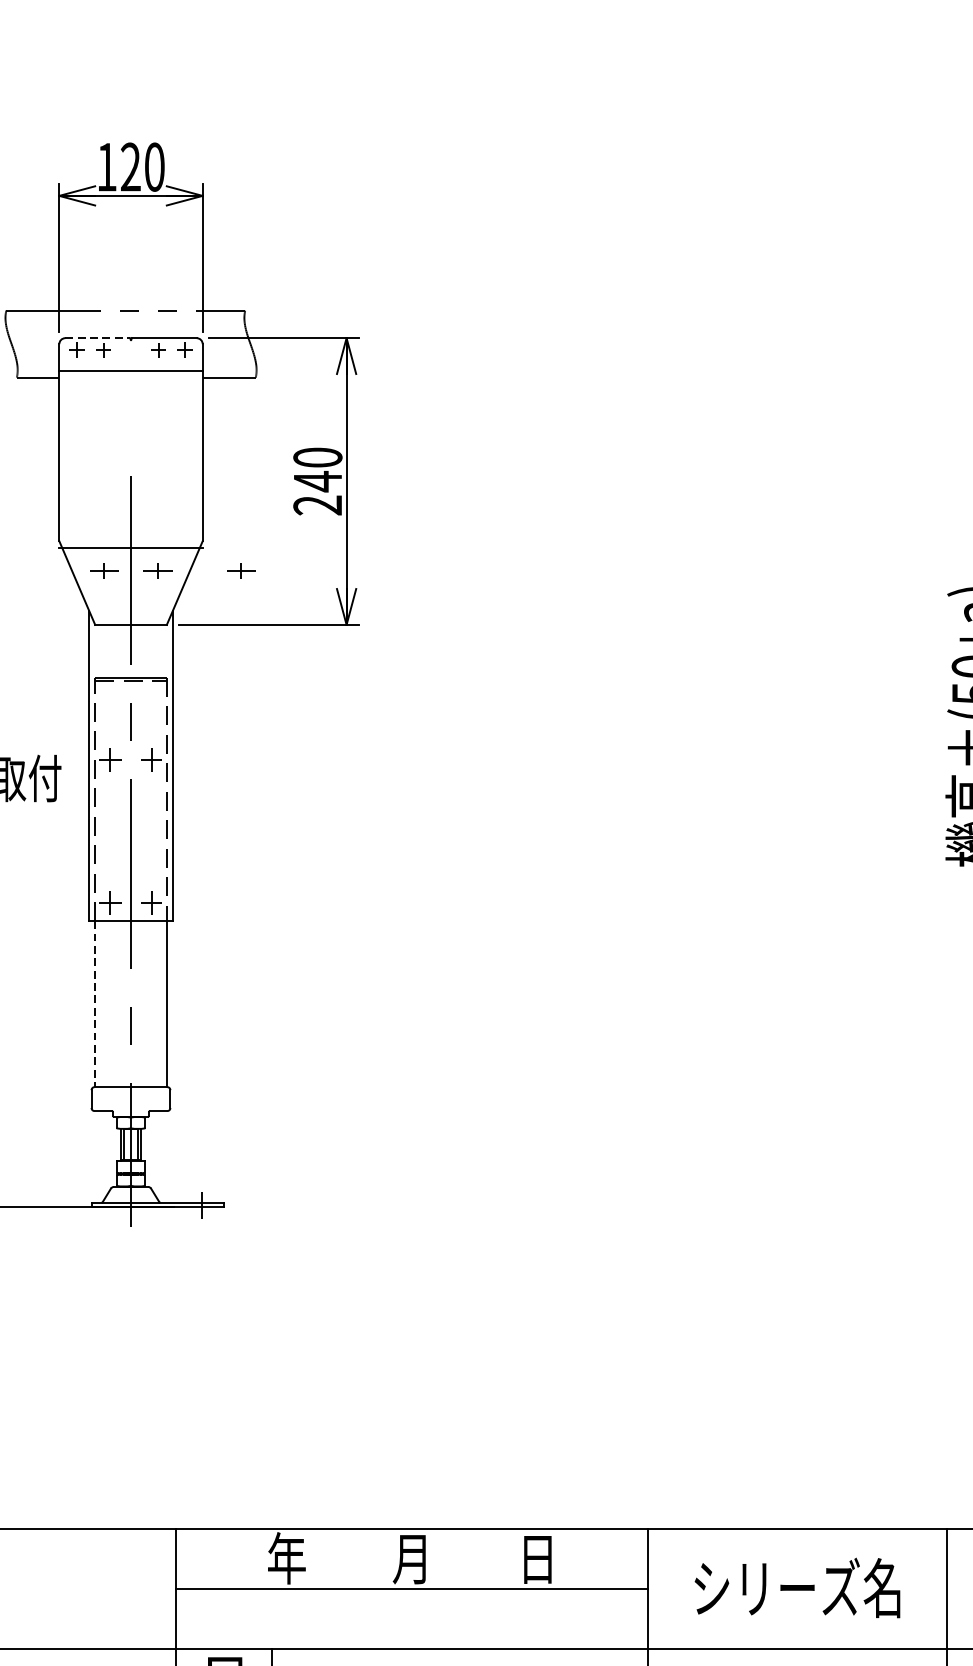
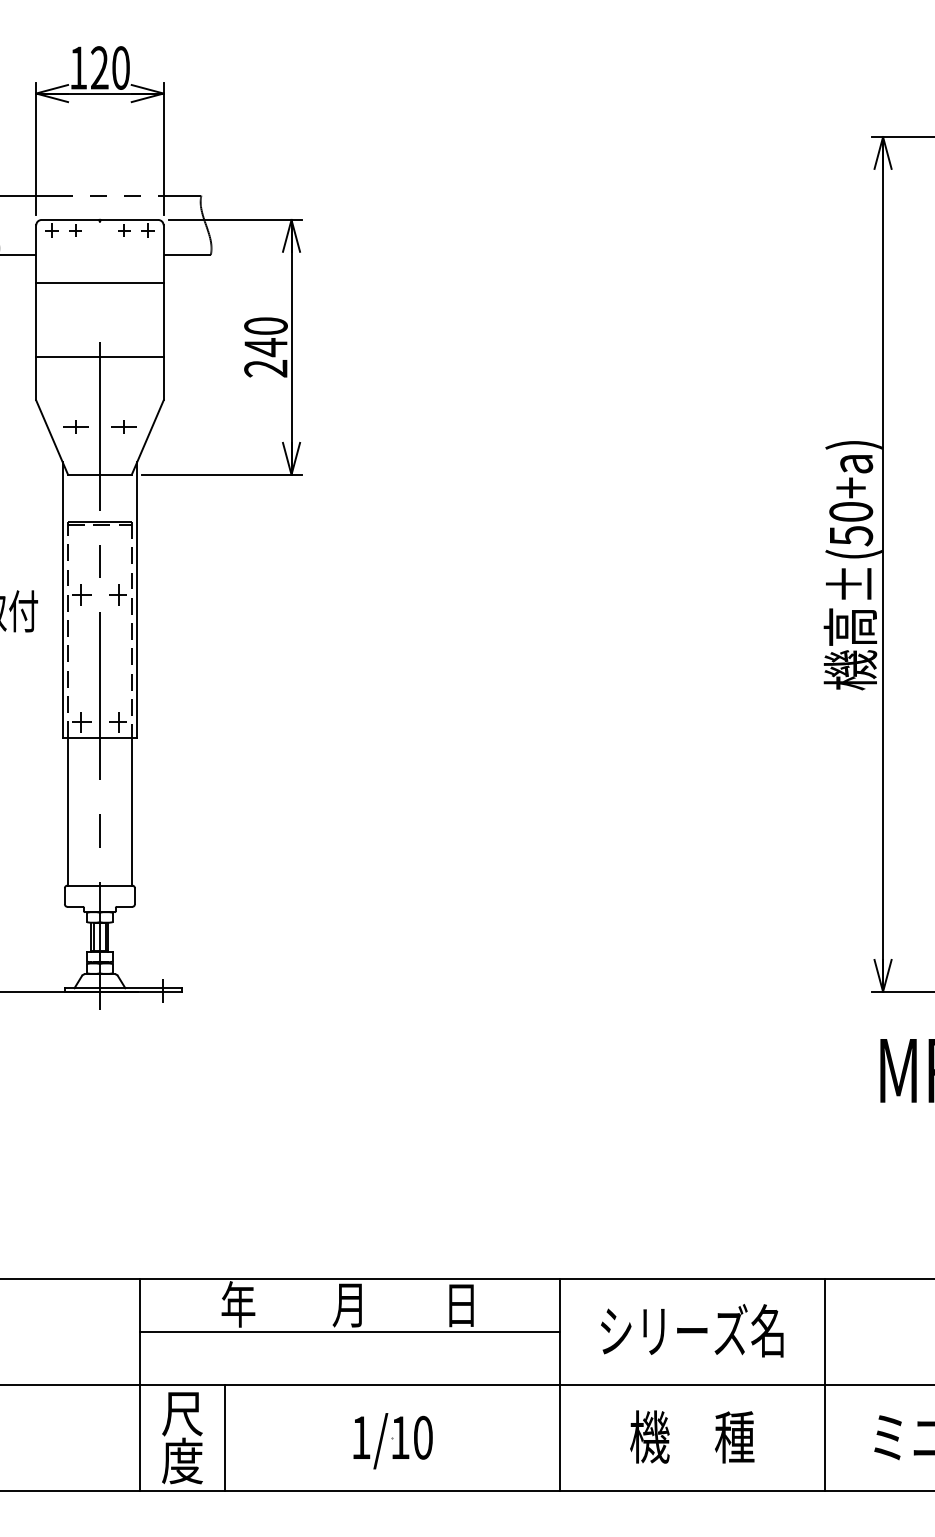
line: (97, 338) -> (70, 220), dashed -> solid
line: (130, 370) -> (99, 282), moved
line: (130, 548) -> (99, 357), moved
part: (240, 570) -> (197, 426), removed
line: (95, 1003) -> (68, 811), dashed -> solid

